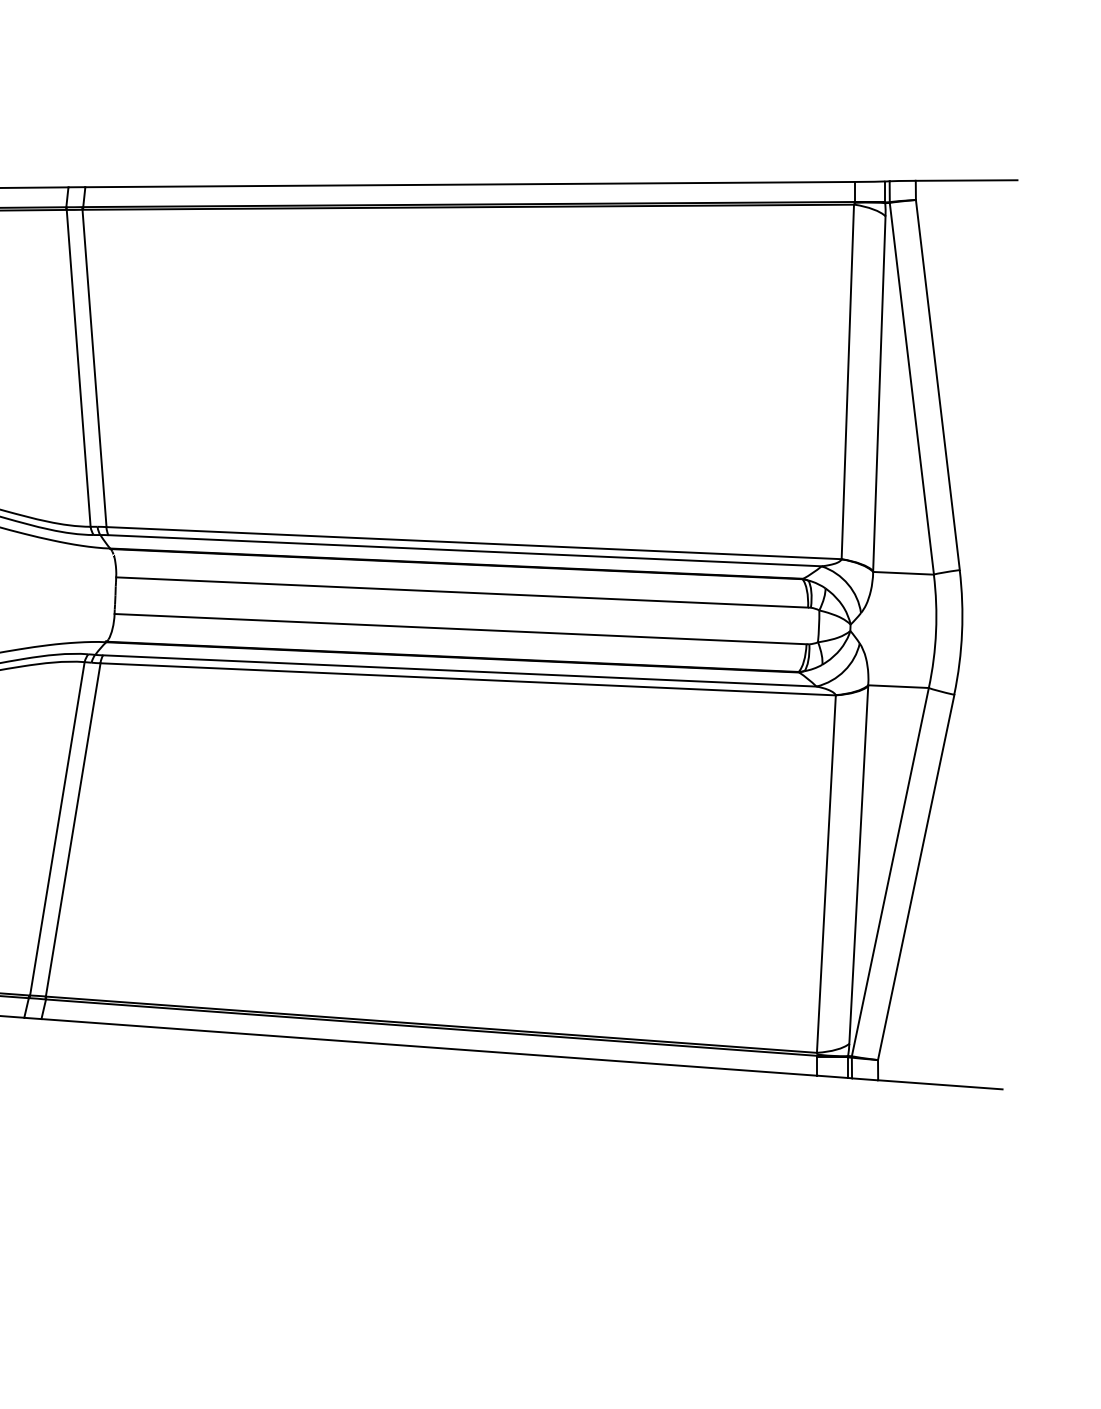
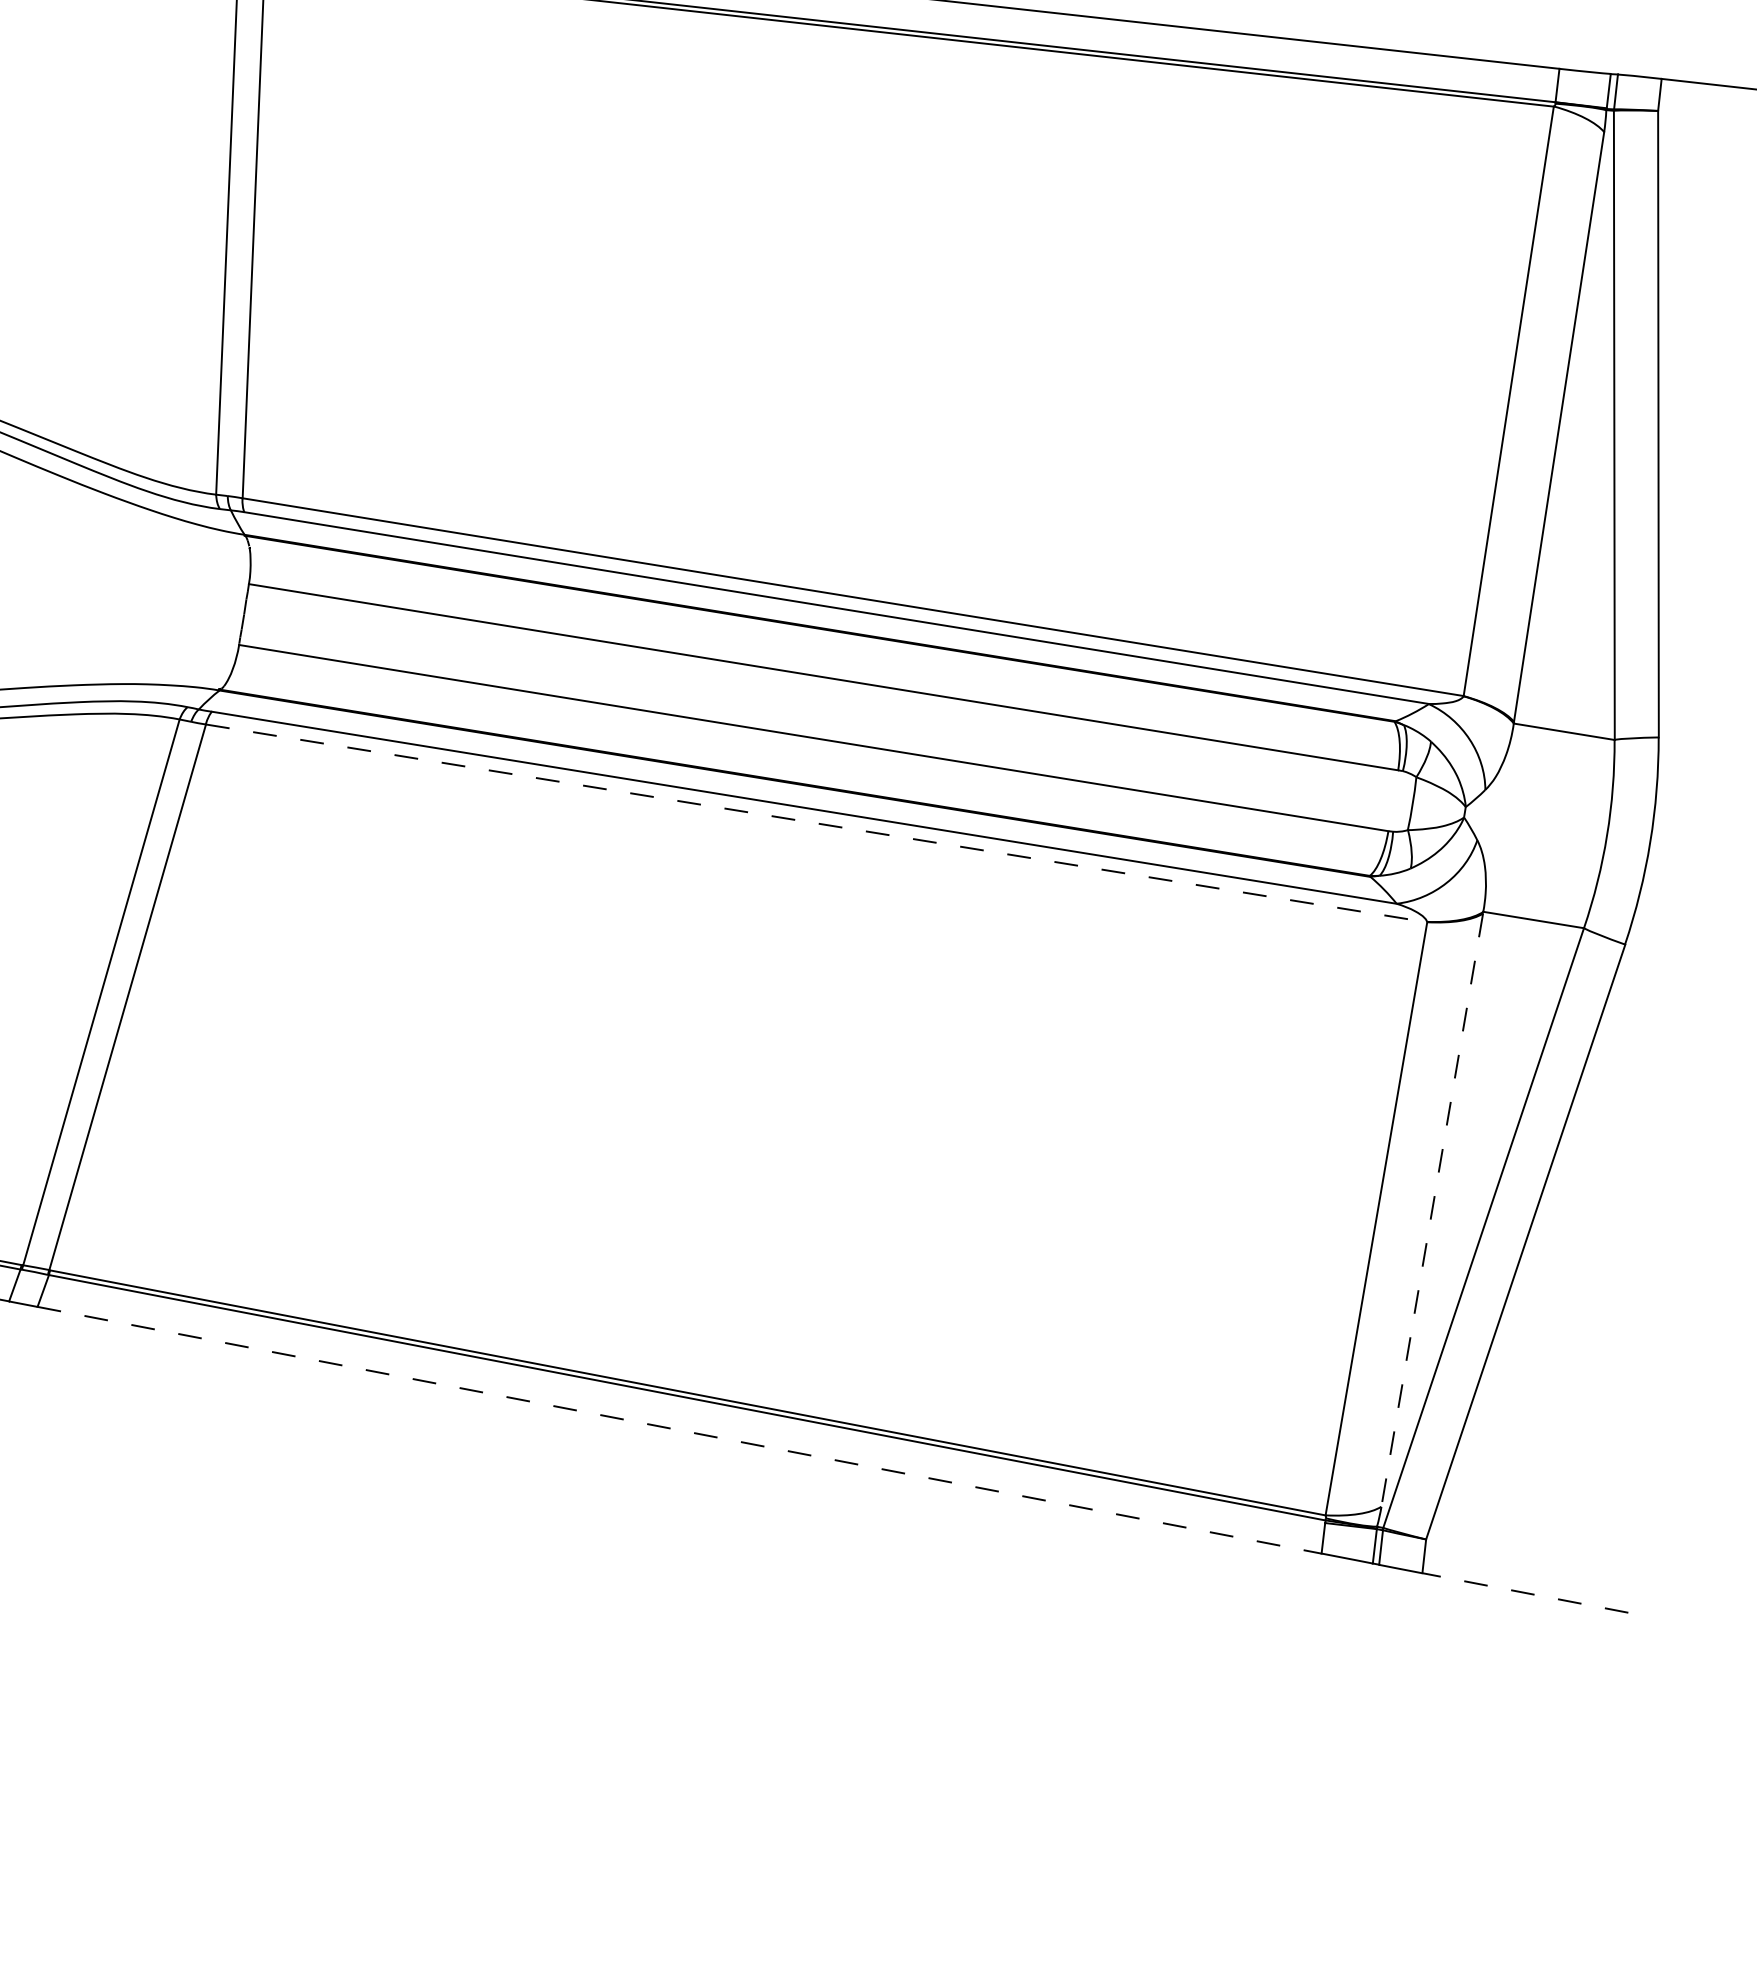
line: (468, 679) -> (817, 823), solid -> dashed
line: (858, 865) -> (1431, 1210), solid -> dashed
line: (429, 1047) -> (679, 1430), solid -> dashed
line: (939, 1084) -> (1524, 1592), solid -> dashed

